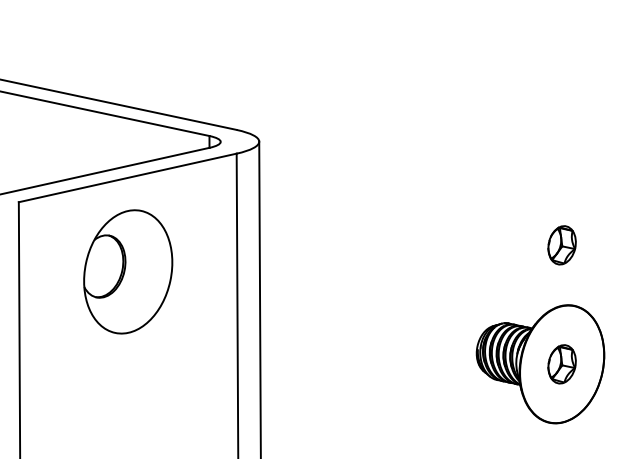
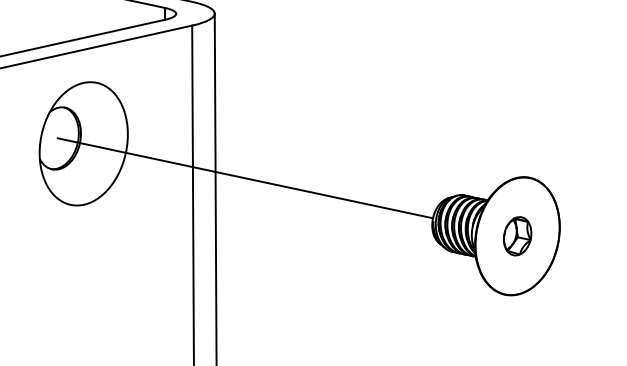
part: (561, 245) -> (517, 117), removed
line: (289, 306) -> (245, 178), added

